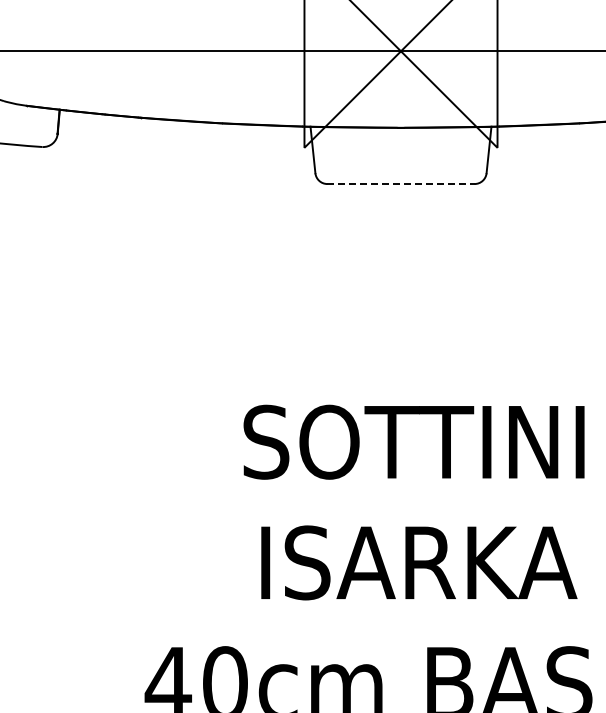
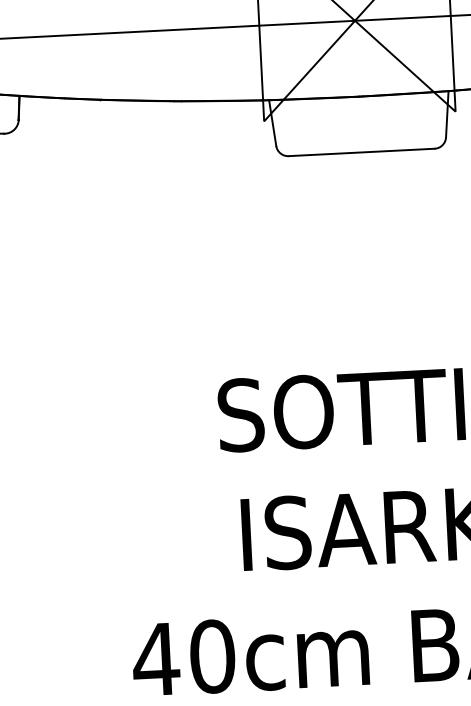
line: (401, 184) -> (362, 152), dashed -> solid

